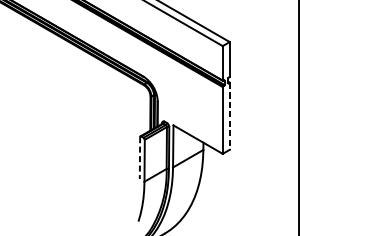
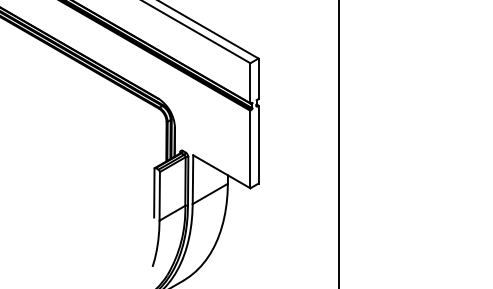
line: (229, 116) -> (258, 144), dashed -> solid
line: (140, 158) -> (154, 193), dashed -> solid

